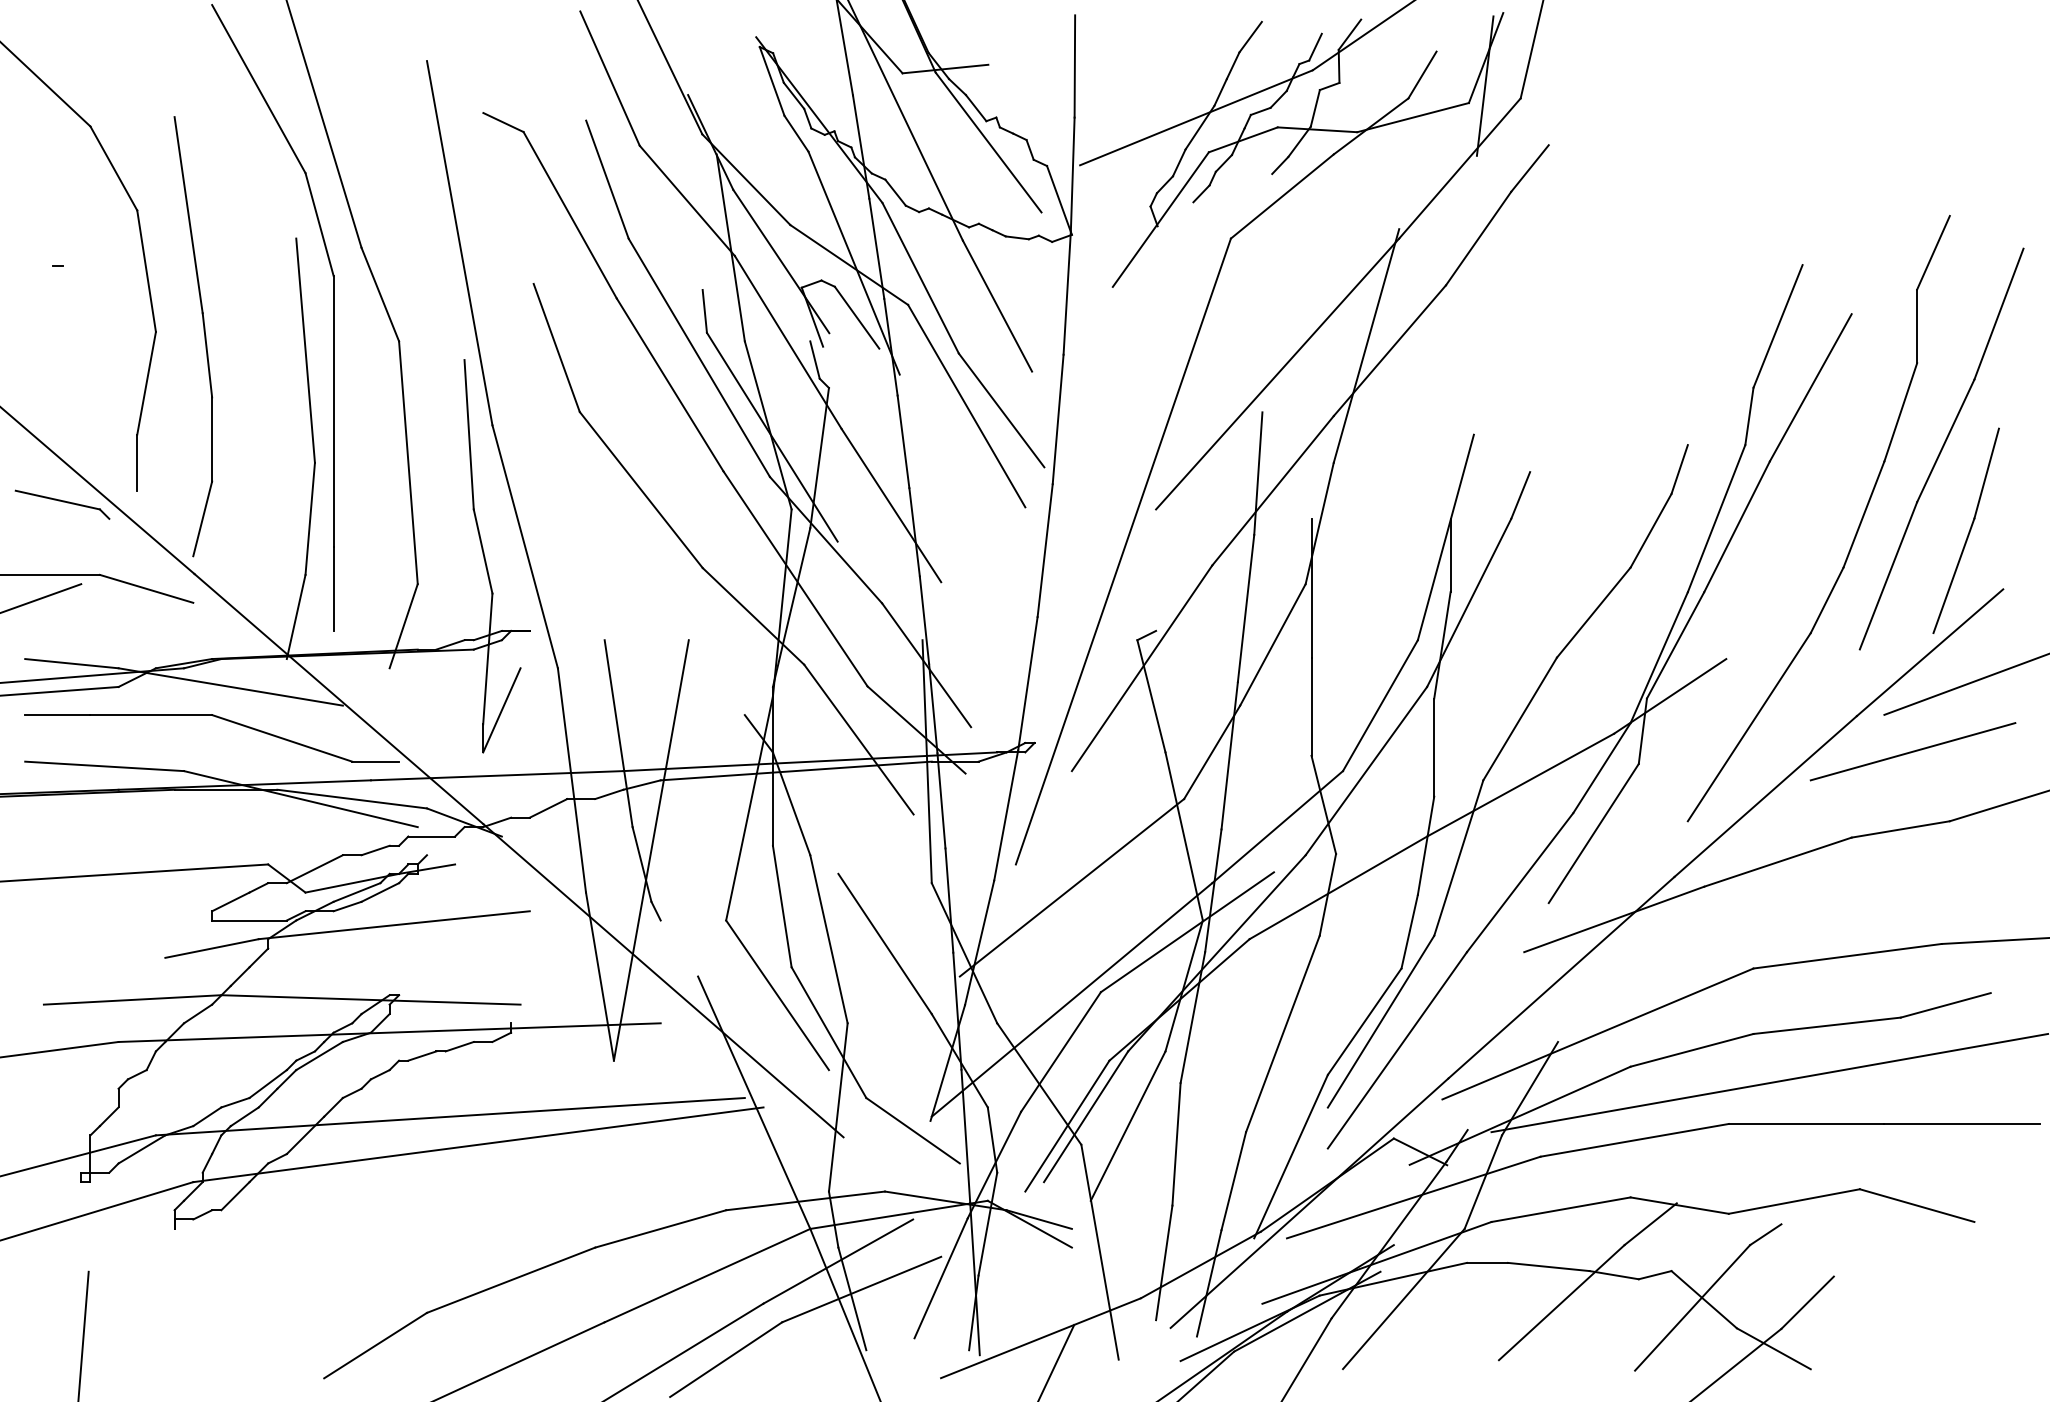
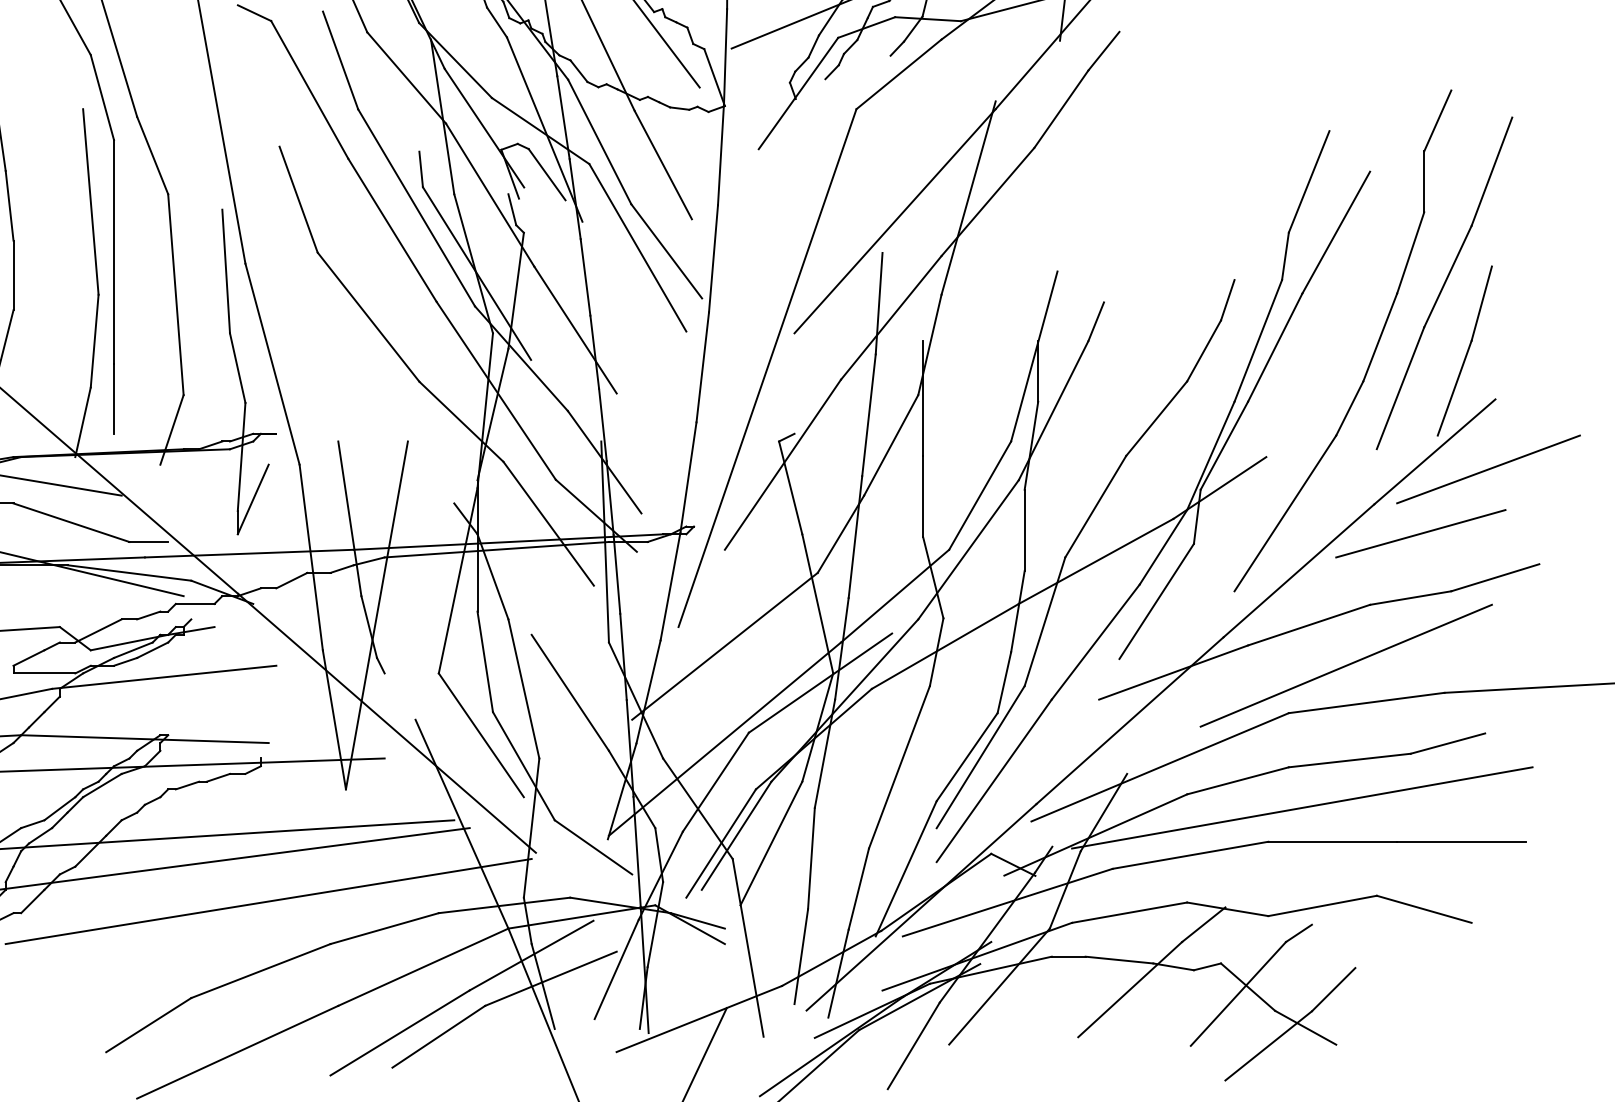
line: (1822, 910) -> (1345, 665), added
line: (520, 1195) -> (268, 900), added

